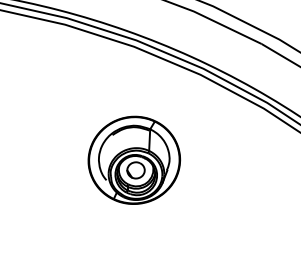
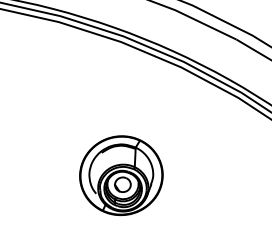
part: (134, 160) -> (121, 175), moved

